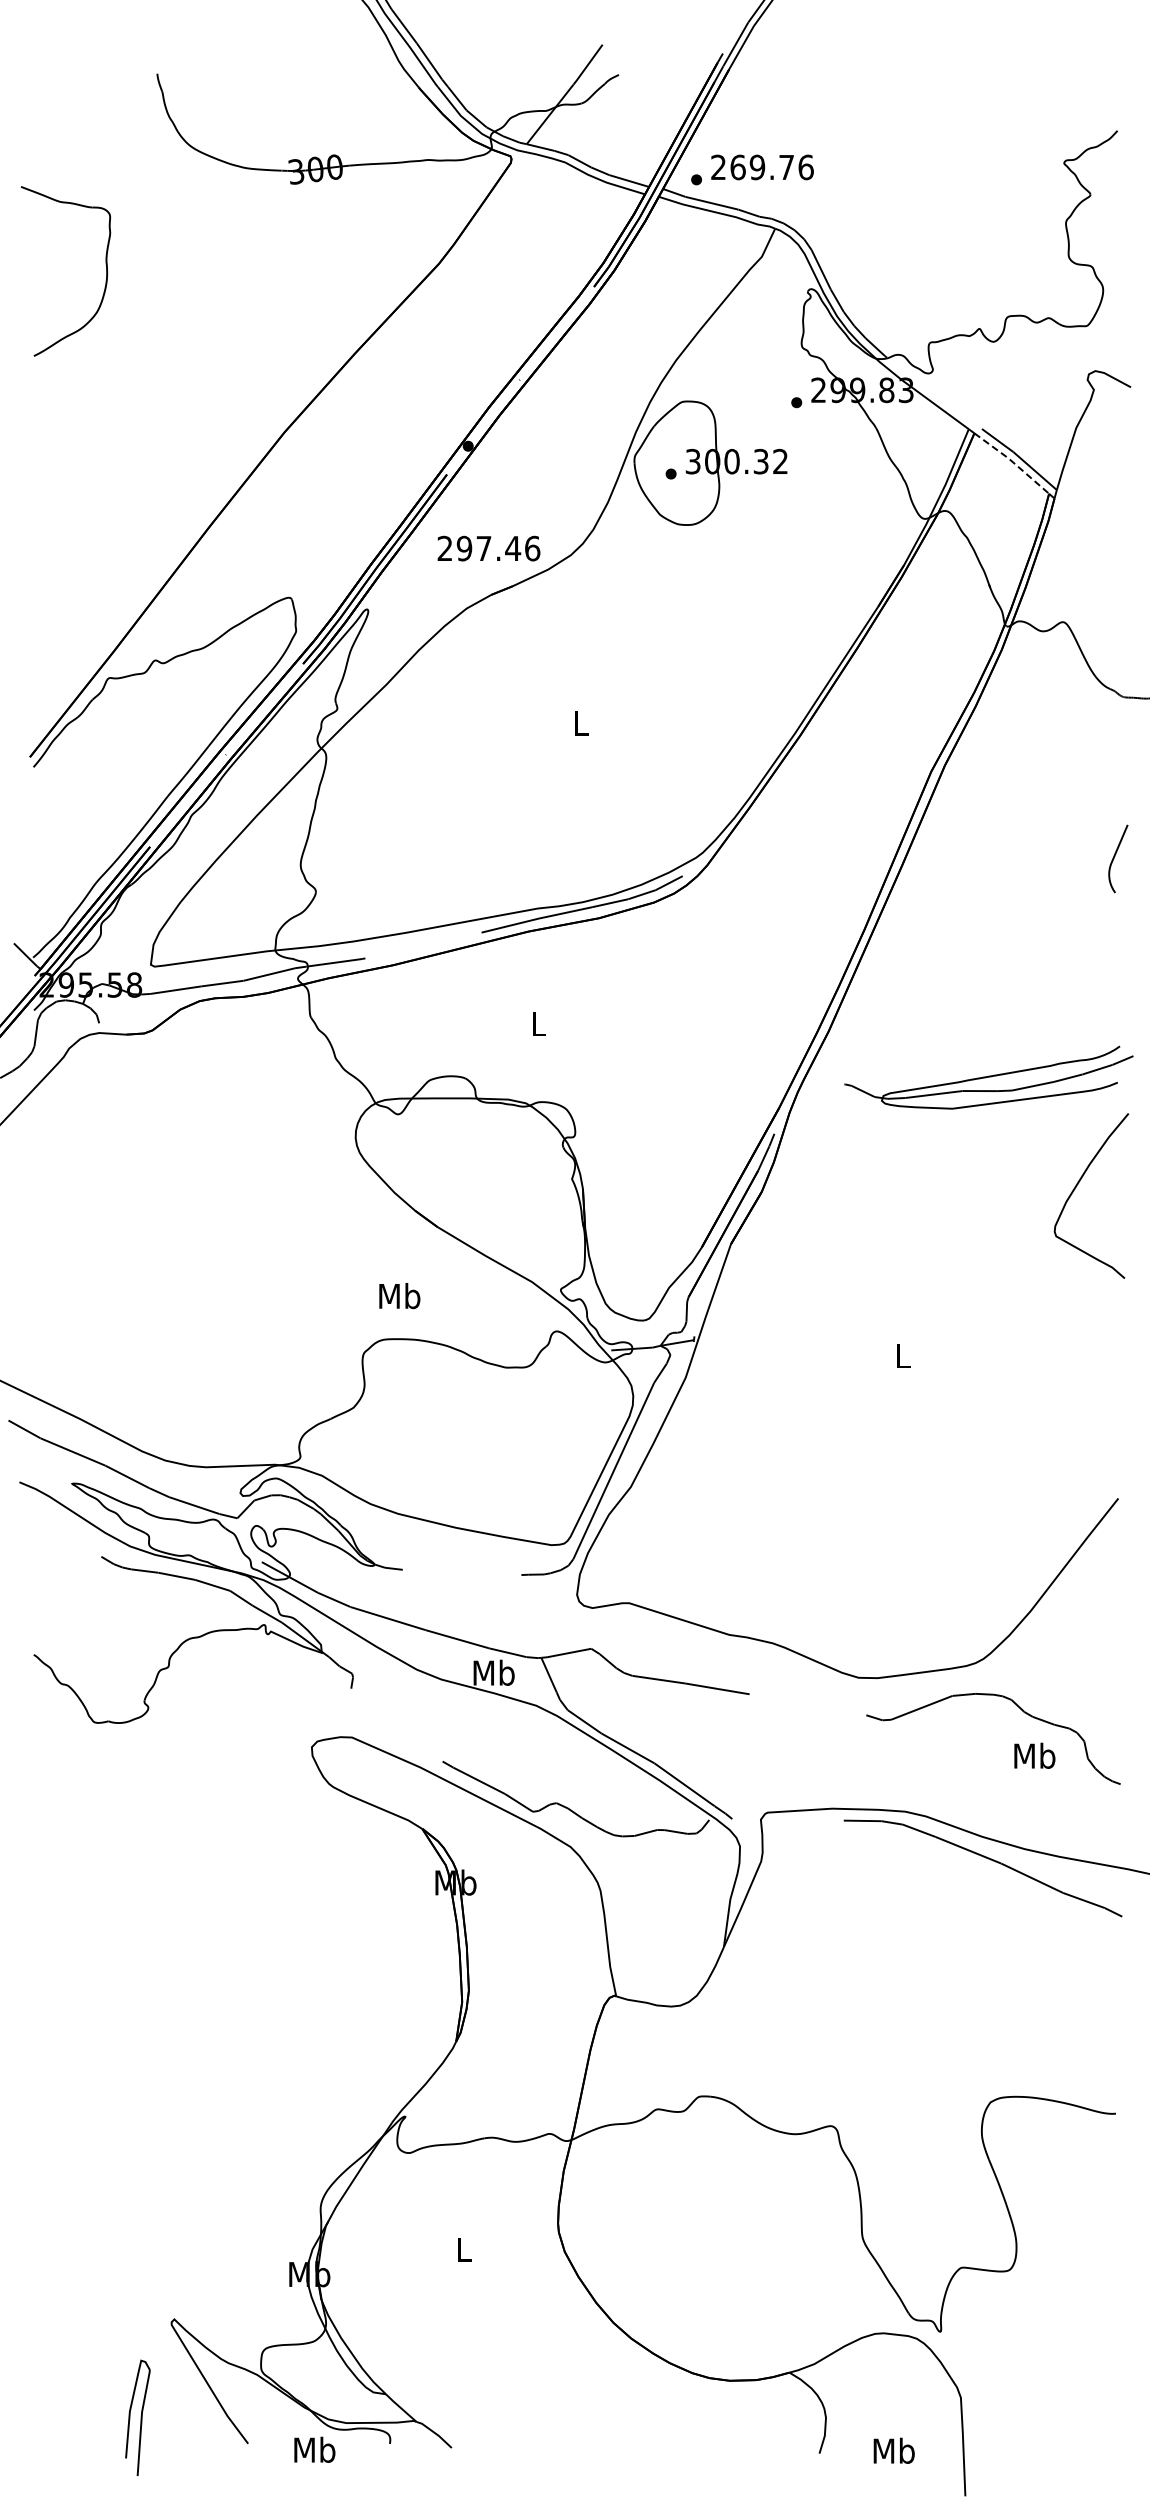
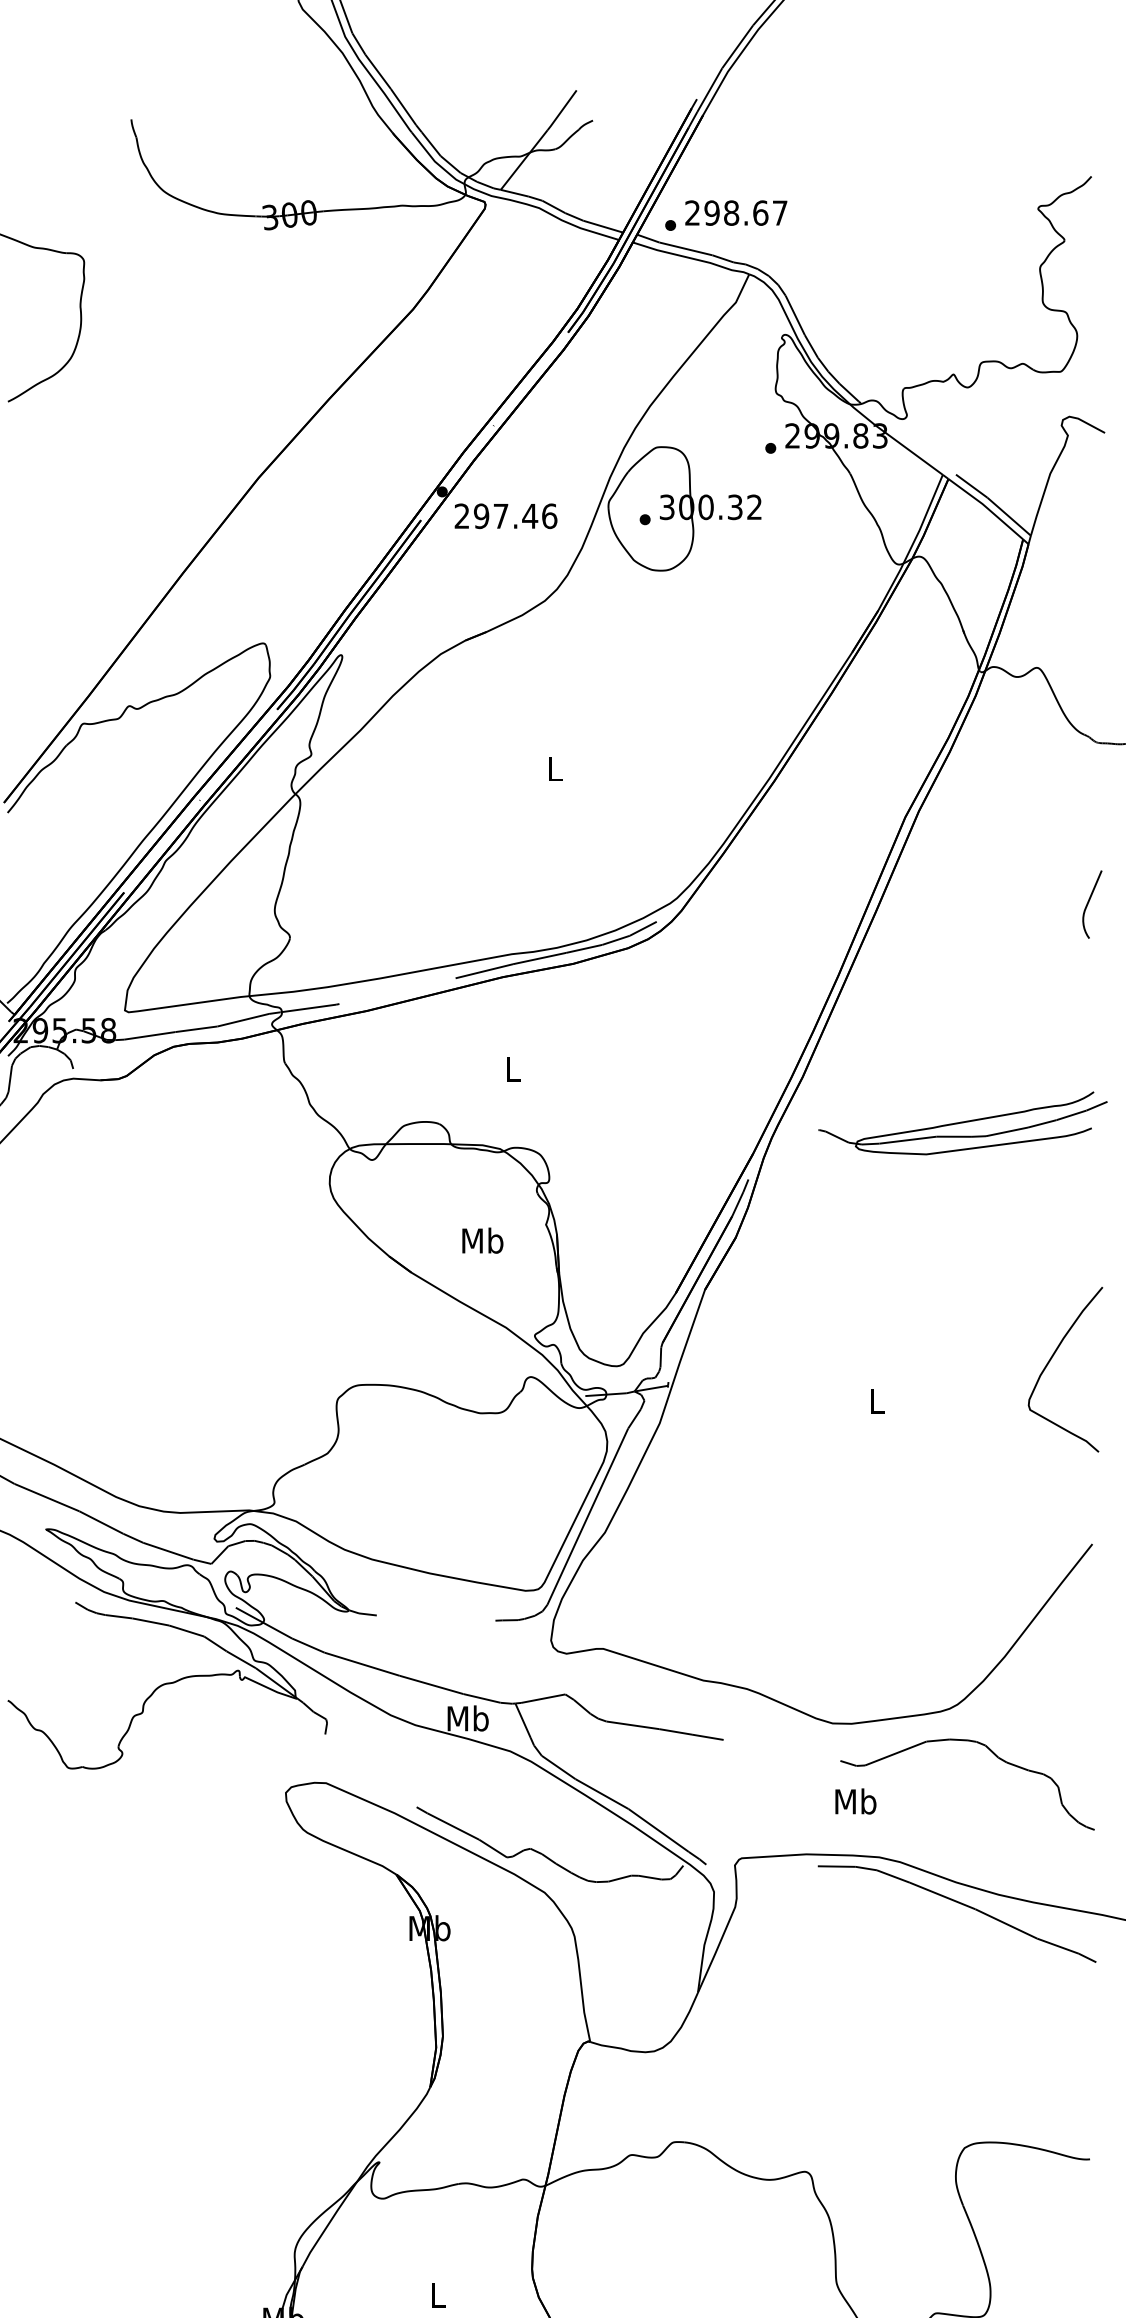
text: (771, 167) -> (745, 213), 269.76 -> 298.67
line: (1012, 461) -> (986, 507), dashed -> solid
text: (488, 548) -> (505, 516), moved
curve: (1077, 1186) -> (1051, 1360), moved
text: (399, 1296) -> (482, 1241), moved
text: (1034, 1755) -> (855, 1801), moved

